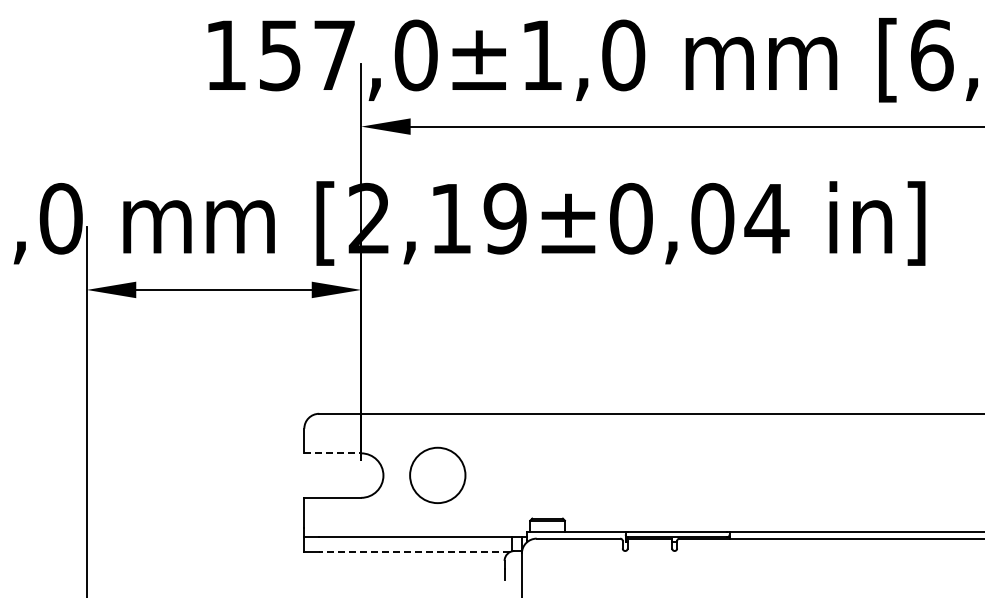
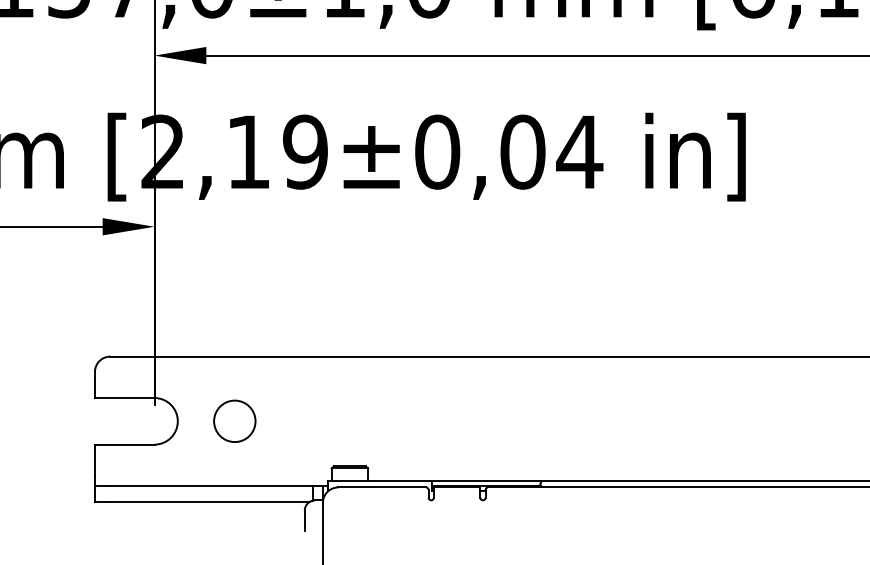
line: (333, 453) -> (125, 398), dashed -> solid
circle: (437, 475) -> (234, 421), size x0.71
line: (413, 552) -> (209, 501), dashed -> solid

